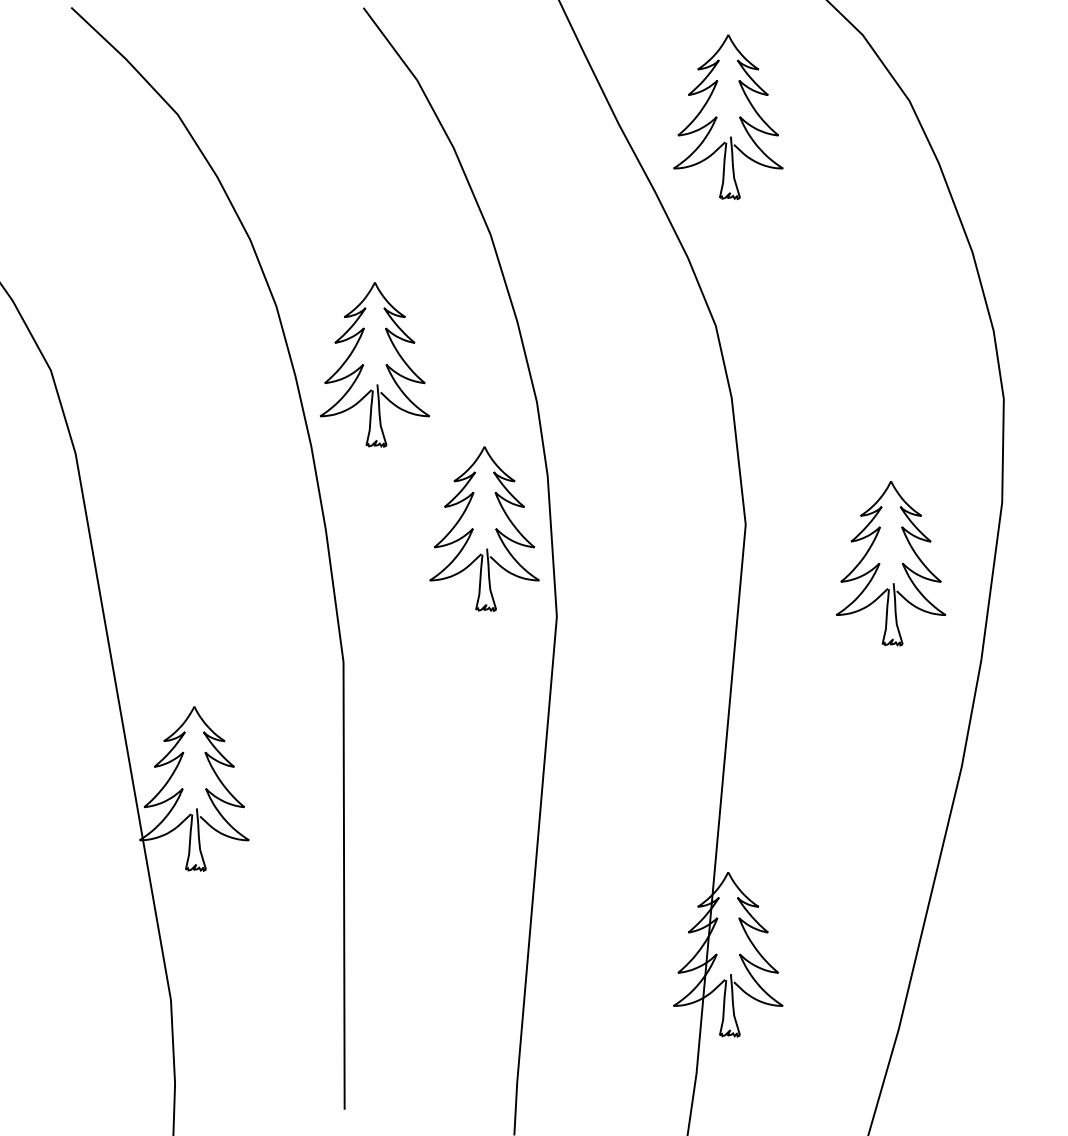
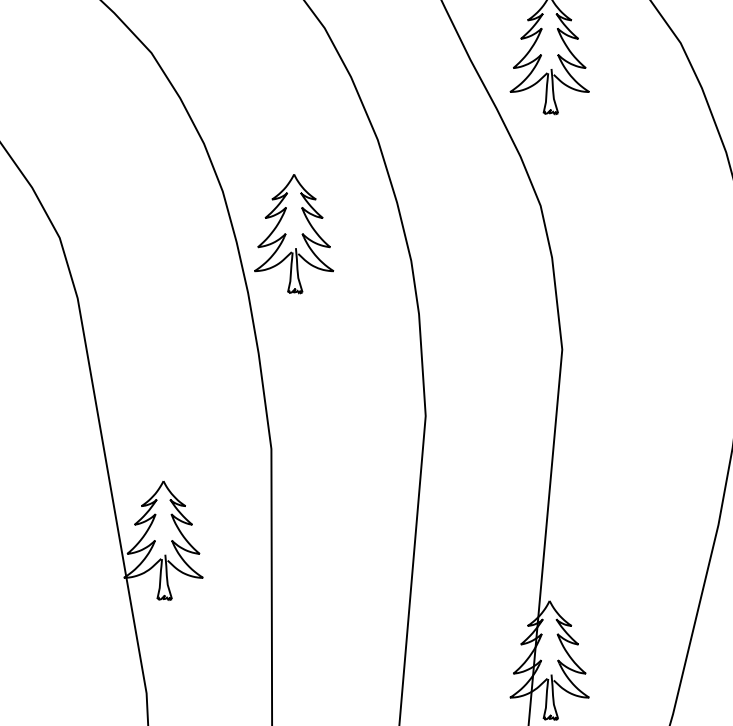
part: (484, 528) -> (373, 352), removed
part: (890, 563) -> (666, 377), removed

